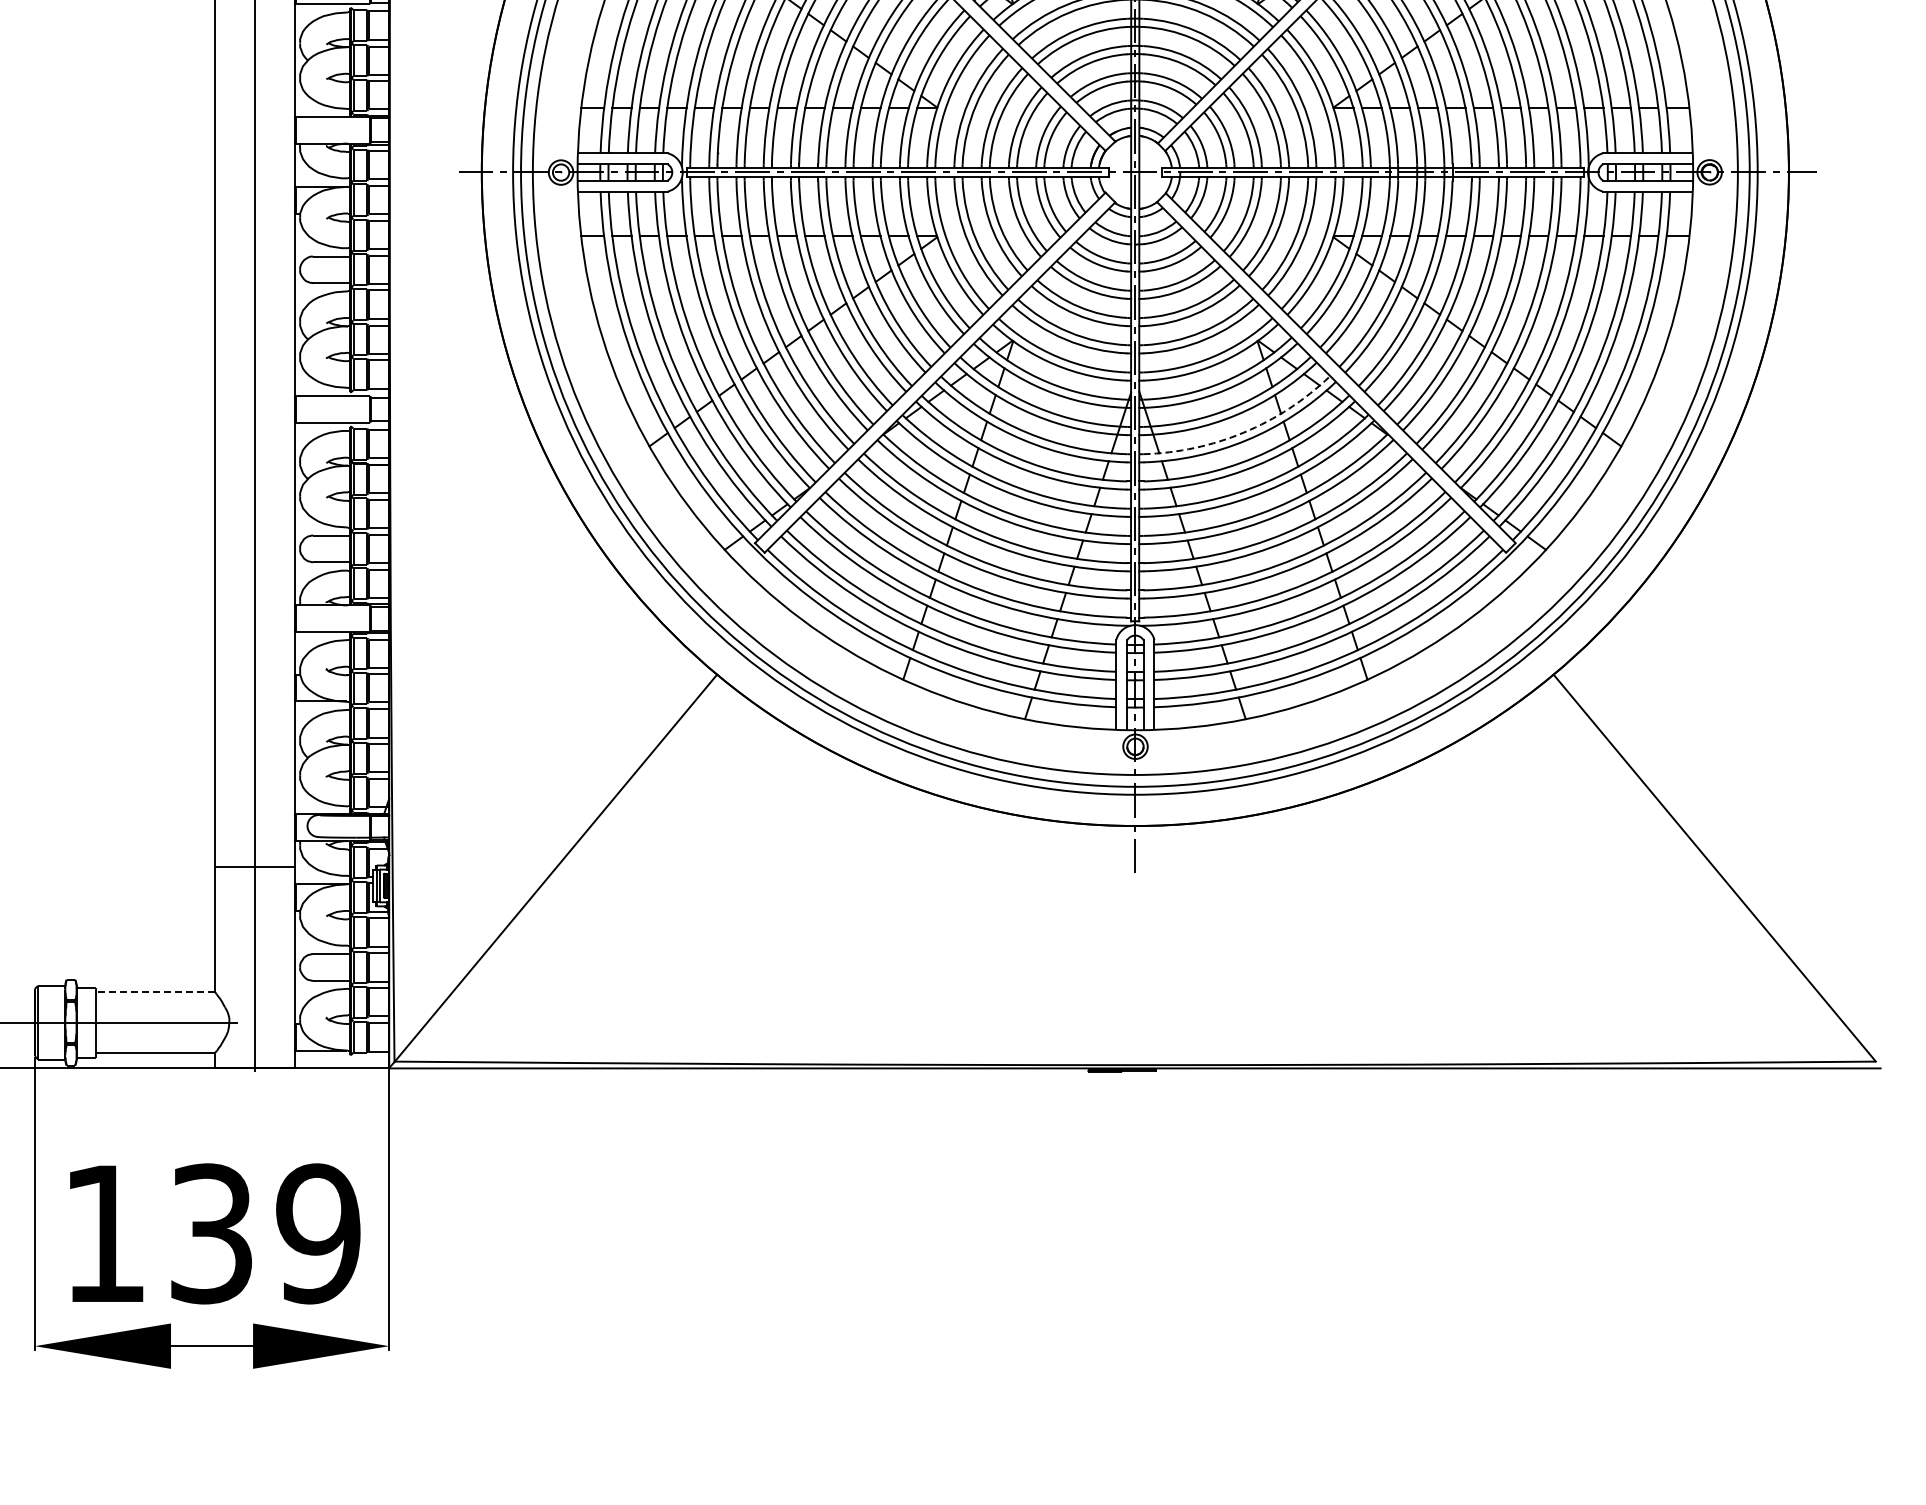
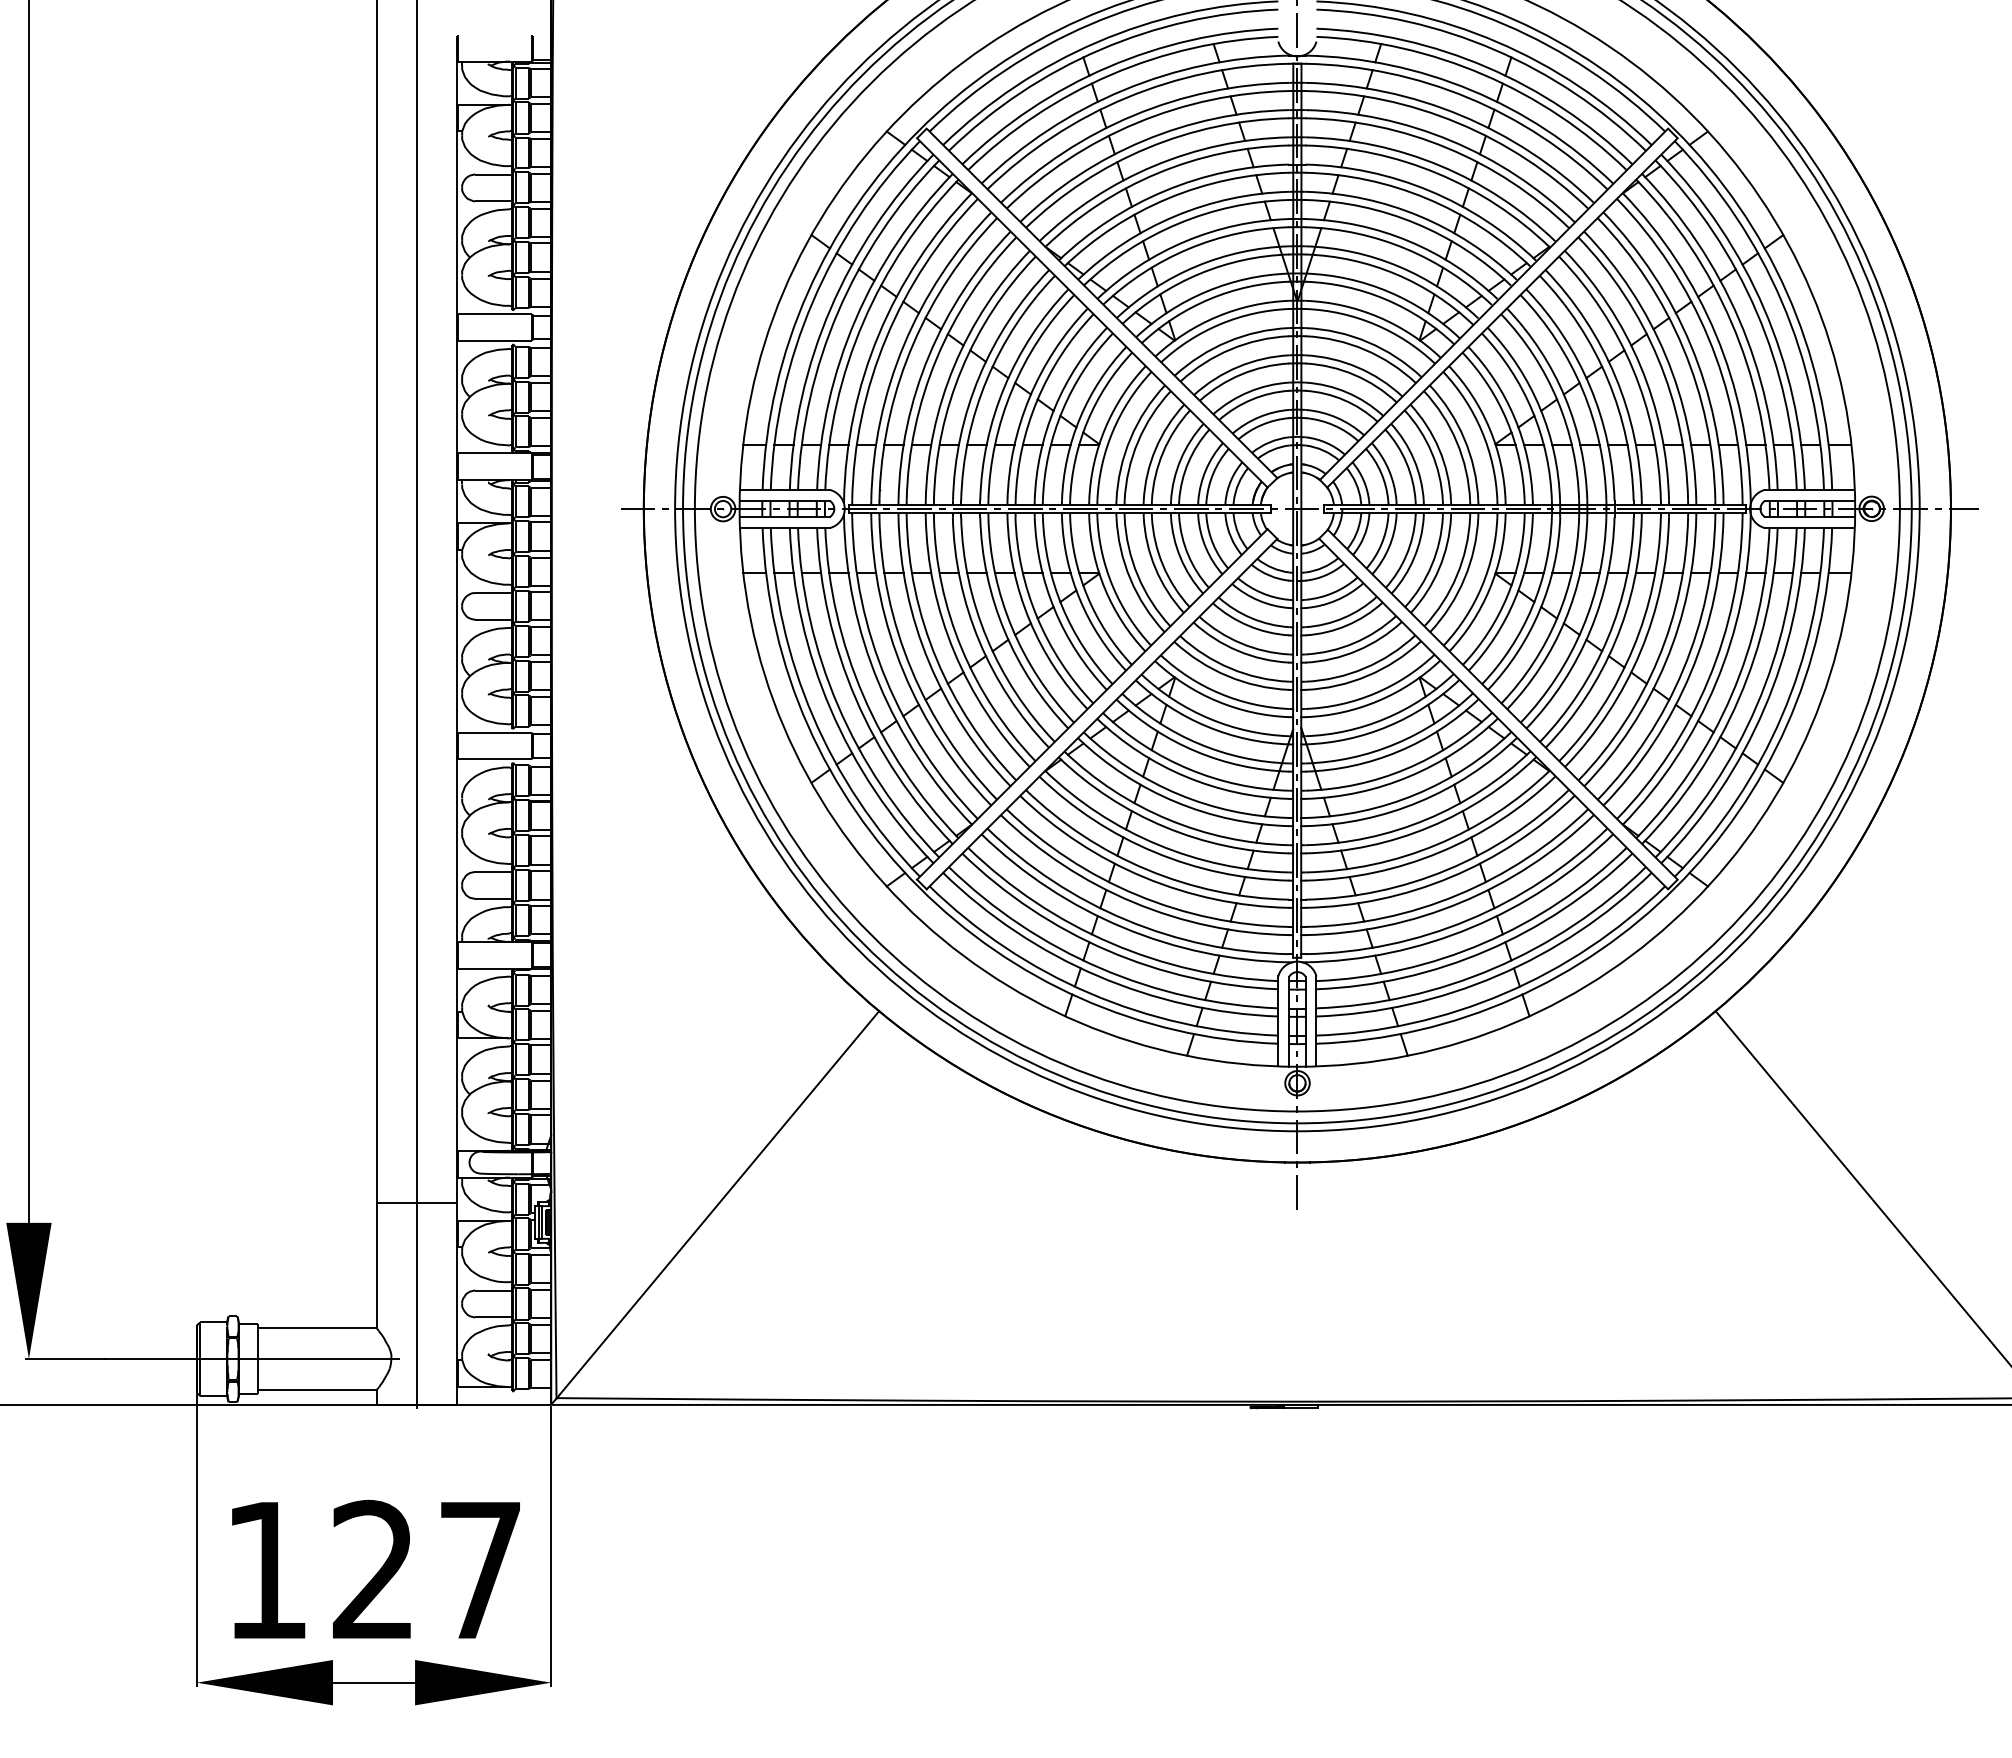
arc: (1243, 432) -> (1405, 769), dashed -> solid
line: (155, 991) -> (317, 1328), dashed -> solid
text: (265, 1232) -> (427, 1569), 139 -> 127

